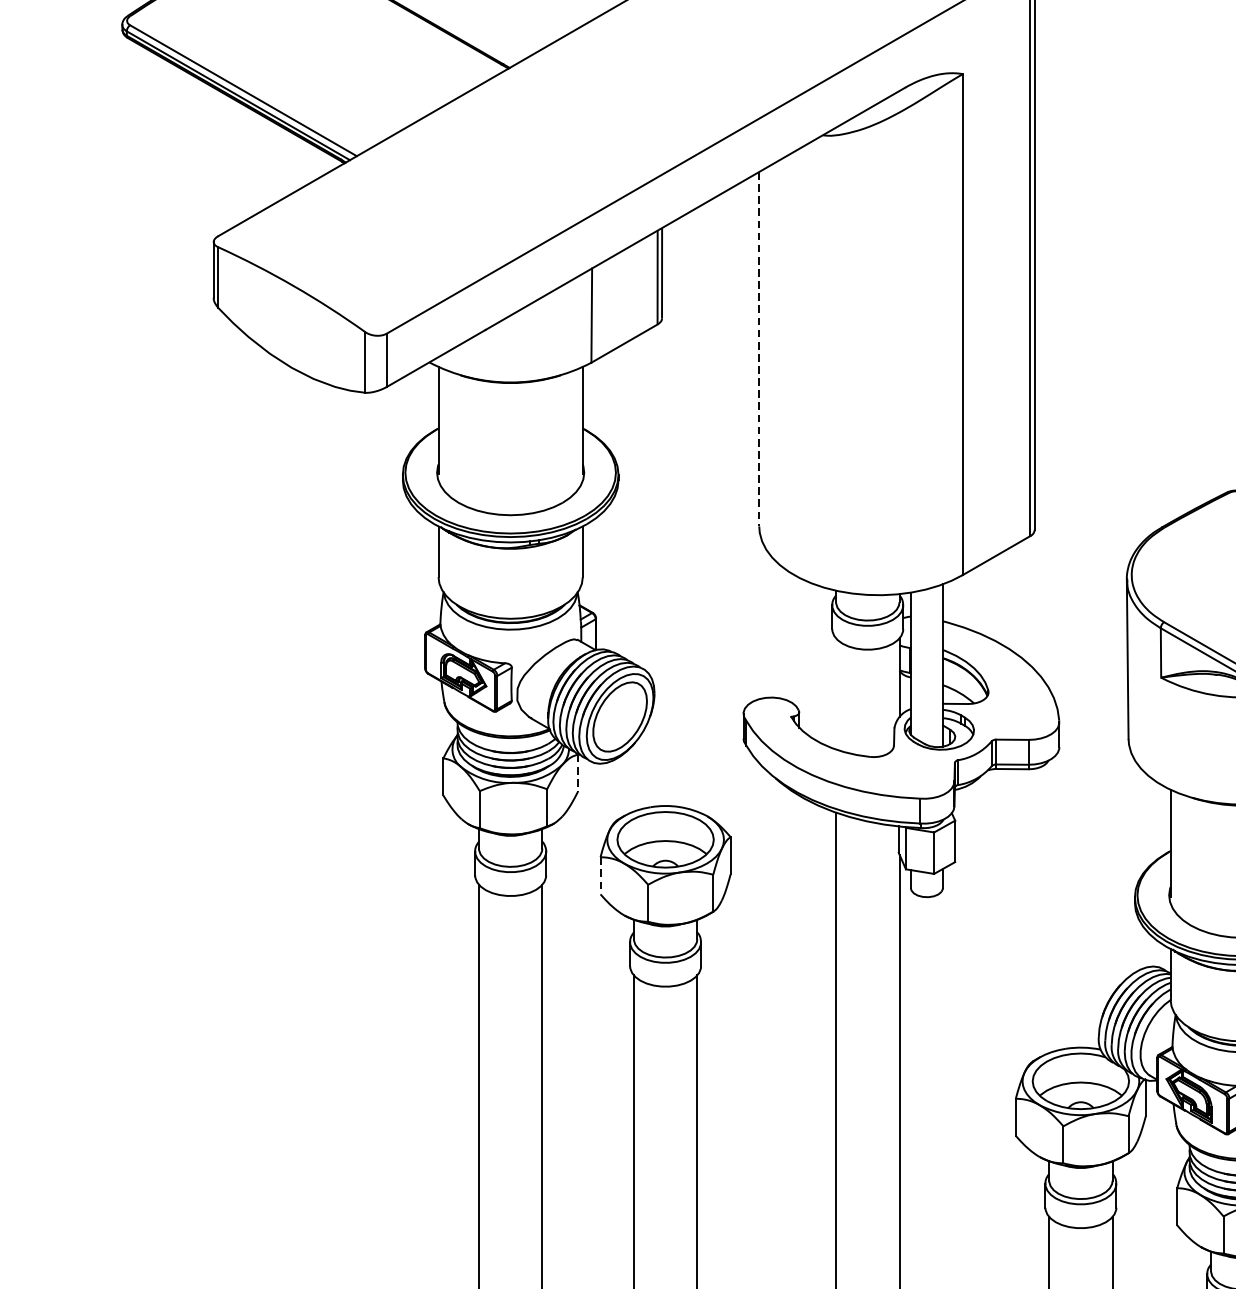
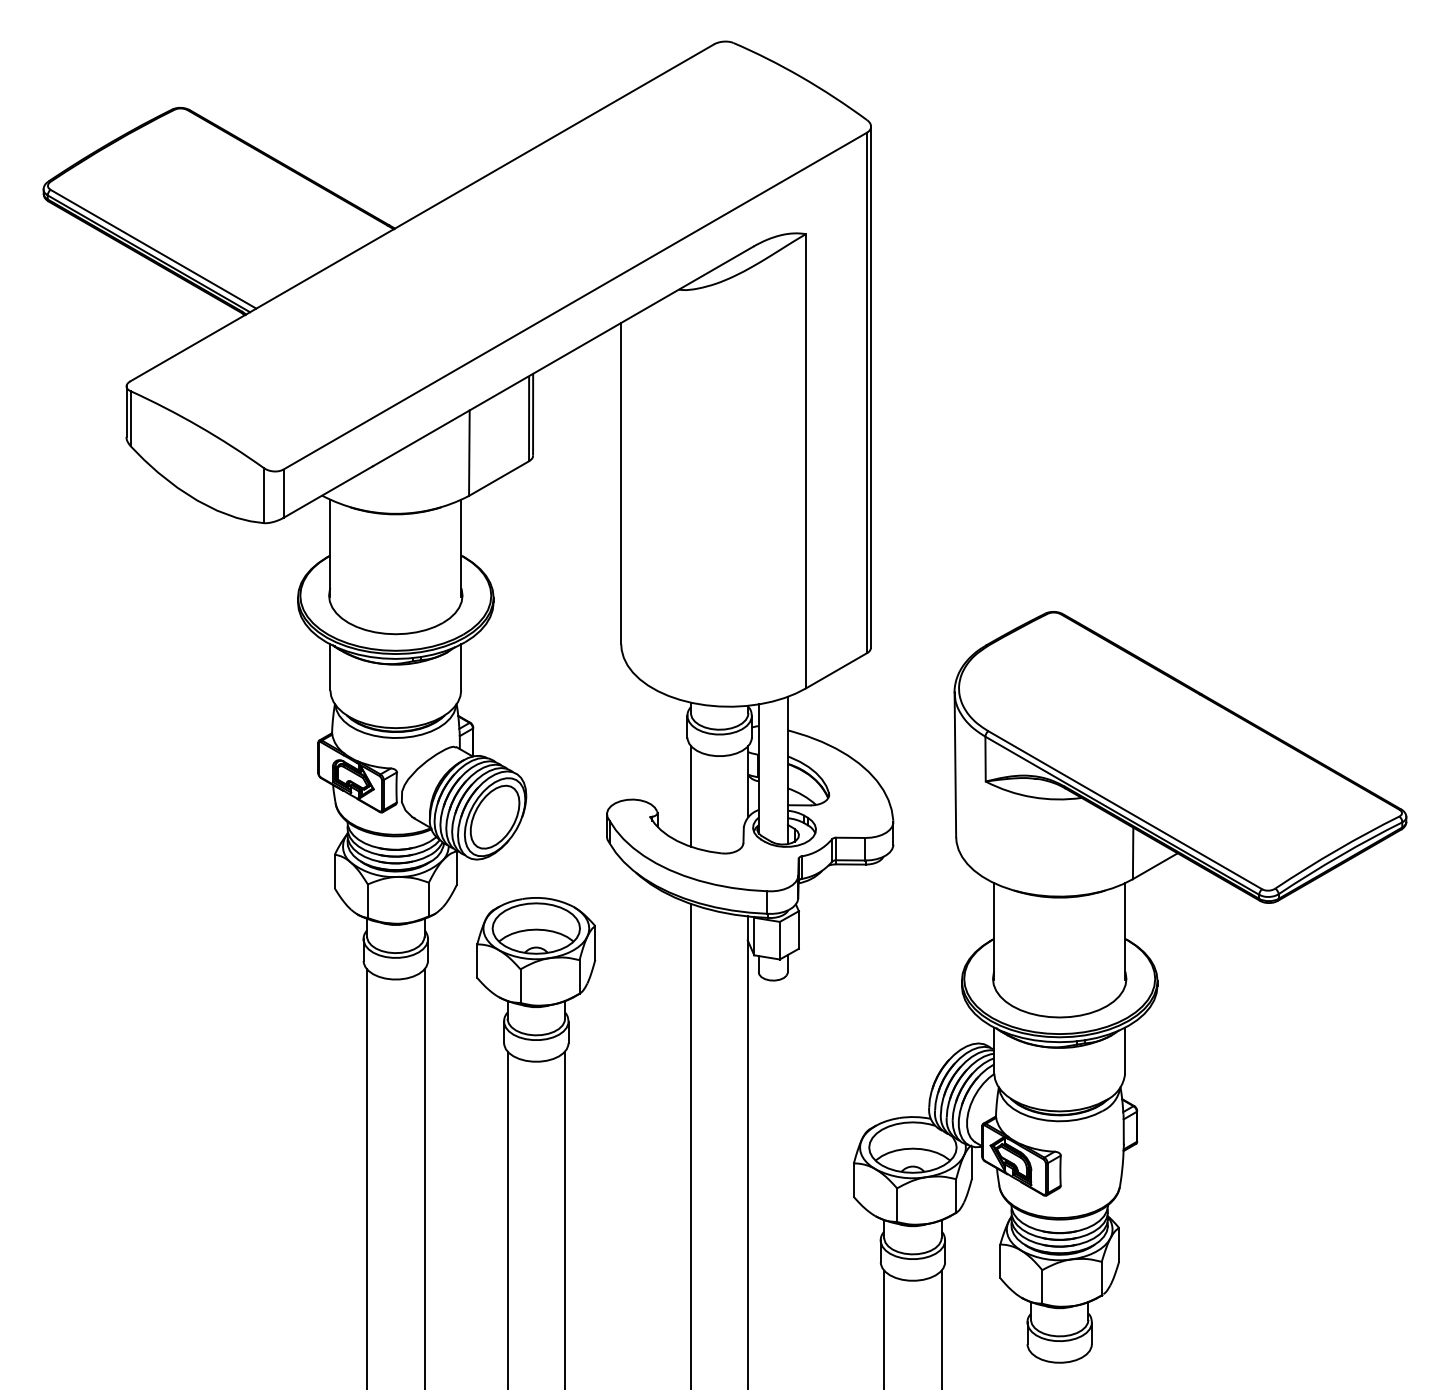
line: (759, 349) -> (621, 483), dashed -> solid
line: (835, 693) -> (690, 795), added
line: (577, 773) -> (456, 868), dashed -> solid
line: (600, 876) -> (477, 961), dashed -> solid

